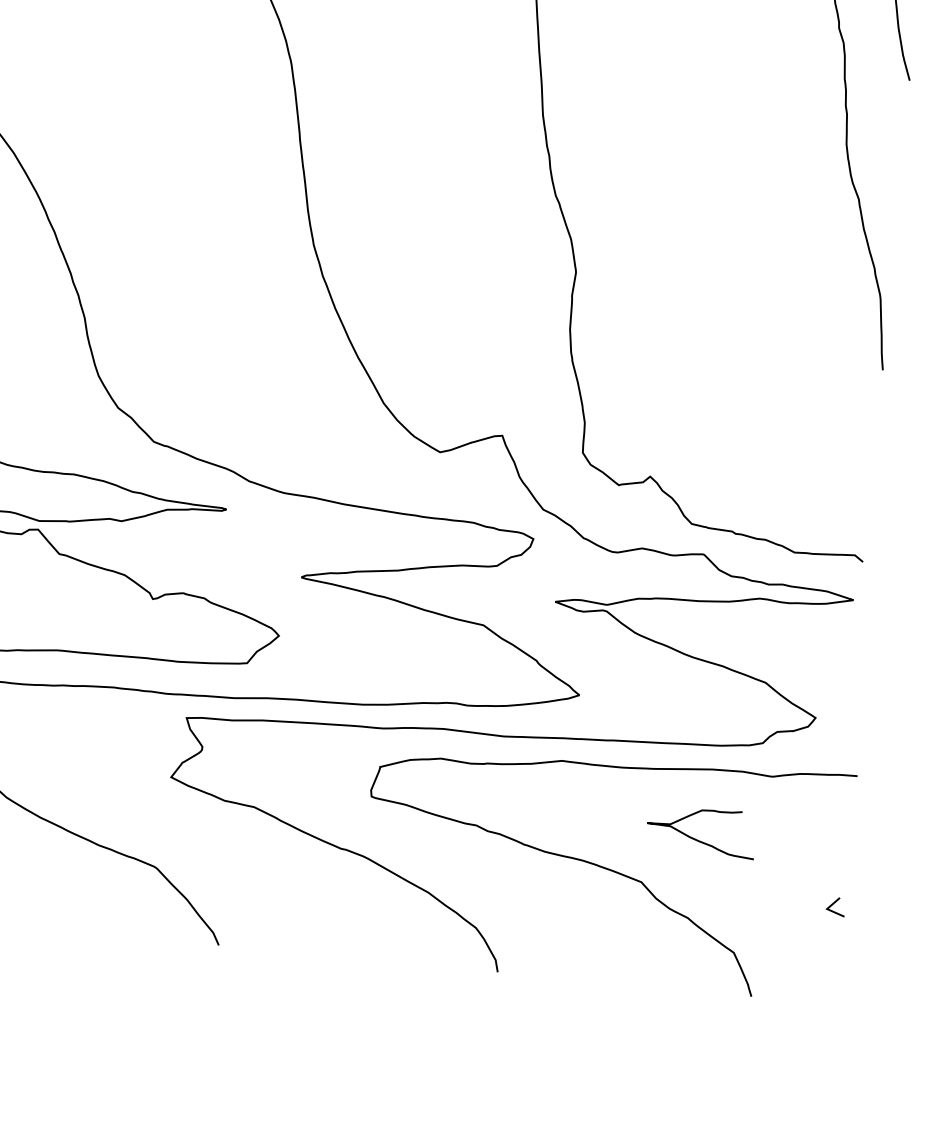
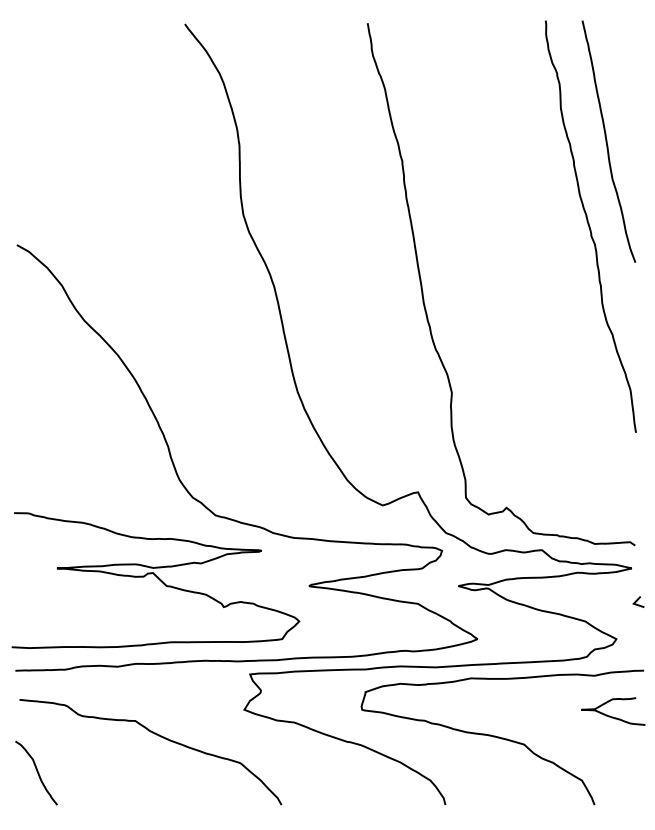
curve: (696, 837) -> (610, 715), moved
line: (835, 904) -> (638, 600), moved

